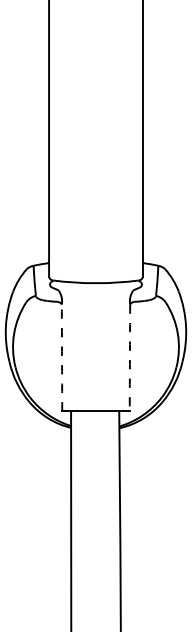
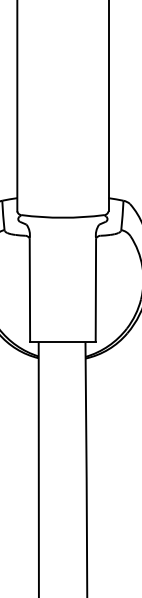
arc: (62, 357) -> (30, 289), dashed -> solid
arc: (129, 357) -> (95, 289), dashed -> solid

